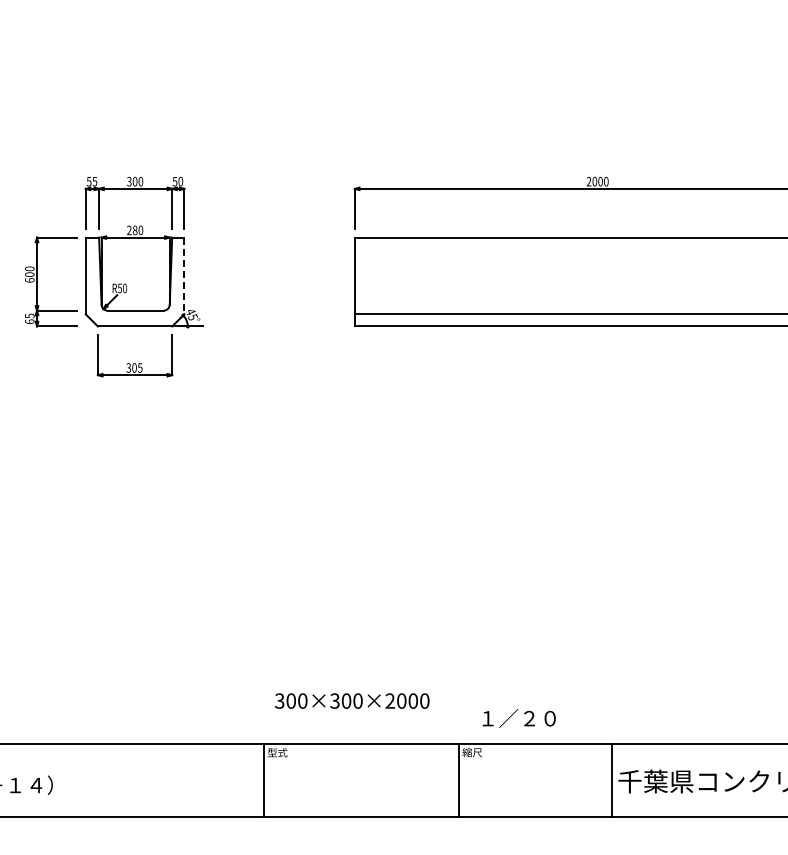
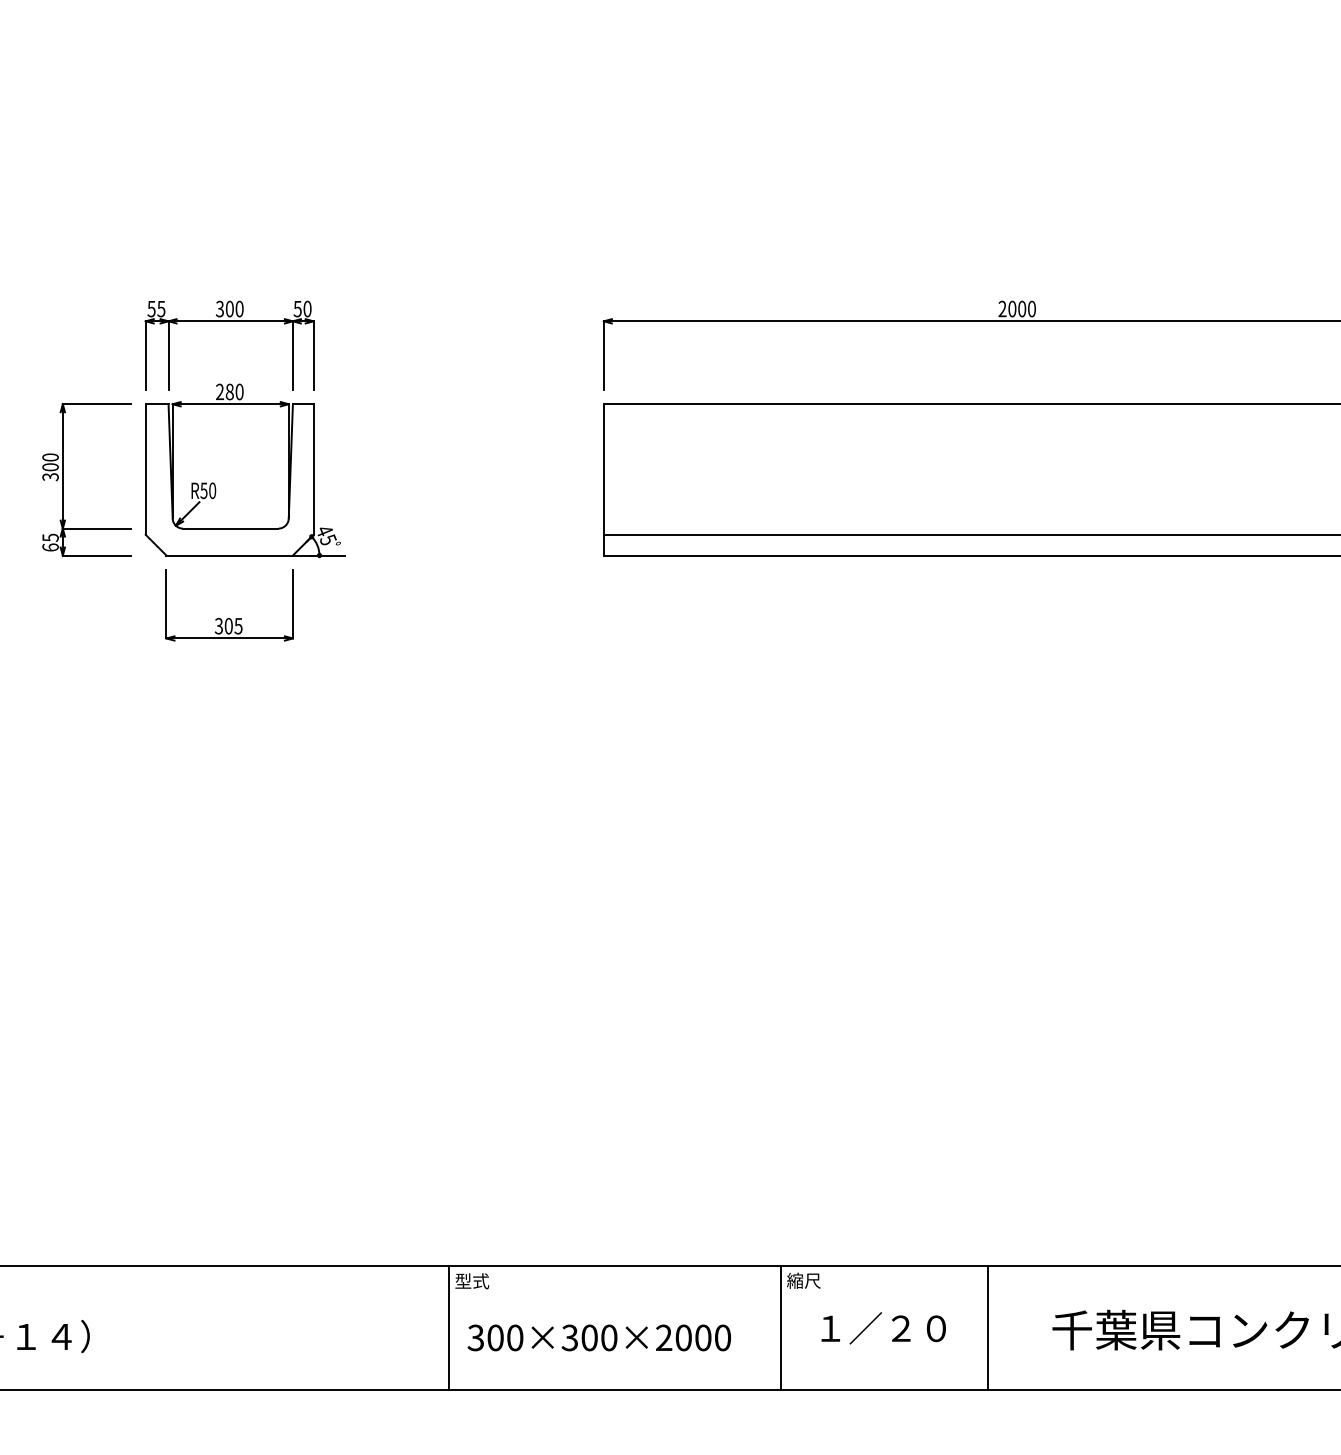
line: (184, 276) -> (313, 470), dashed -> solid
text: (29, 280) -> (50, 477), 600 -> 300
text: (352, 700) -> (599, 1336), moved
text: (518, 718) -> (882, 1328), moved
line: (611, 779) -> (987, 1326), moved

